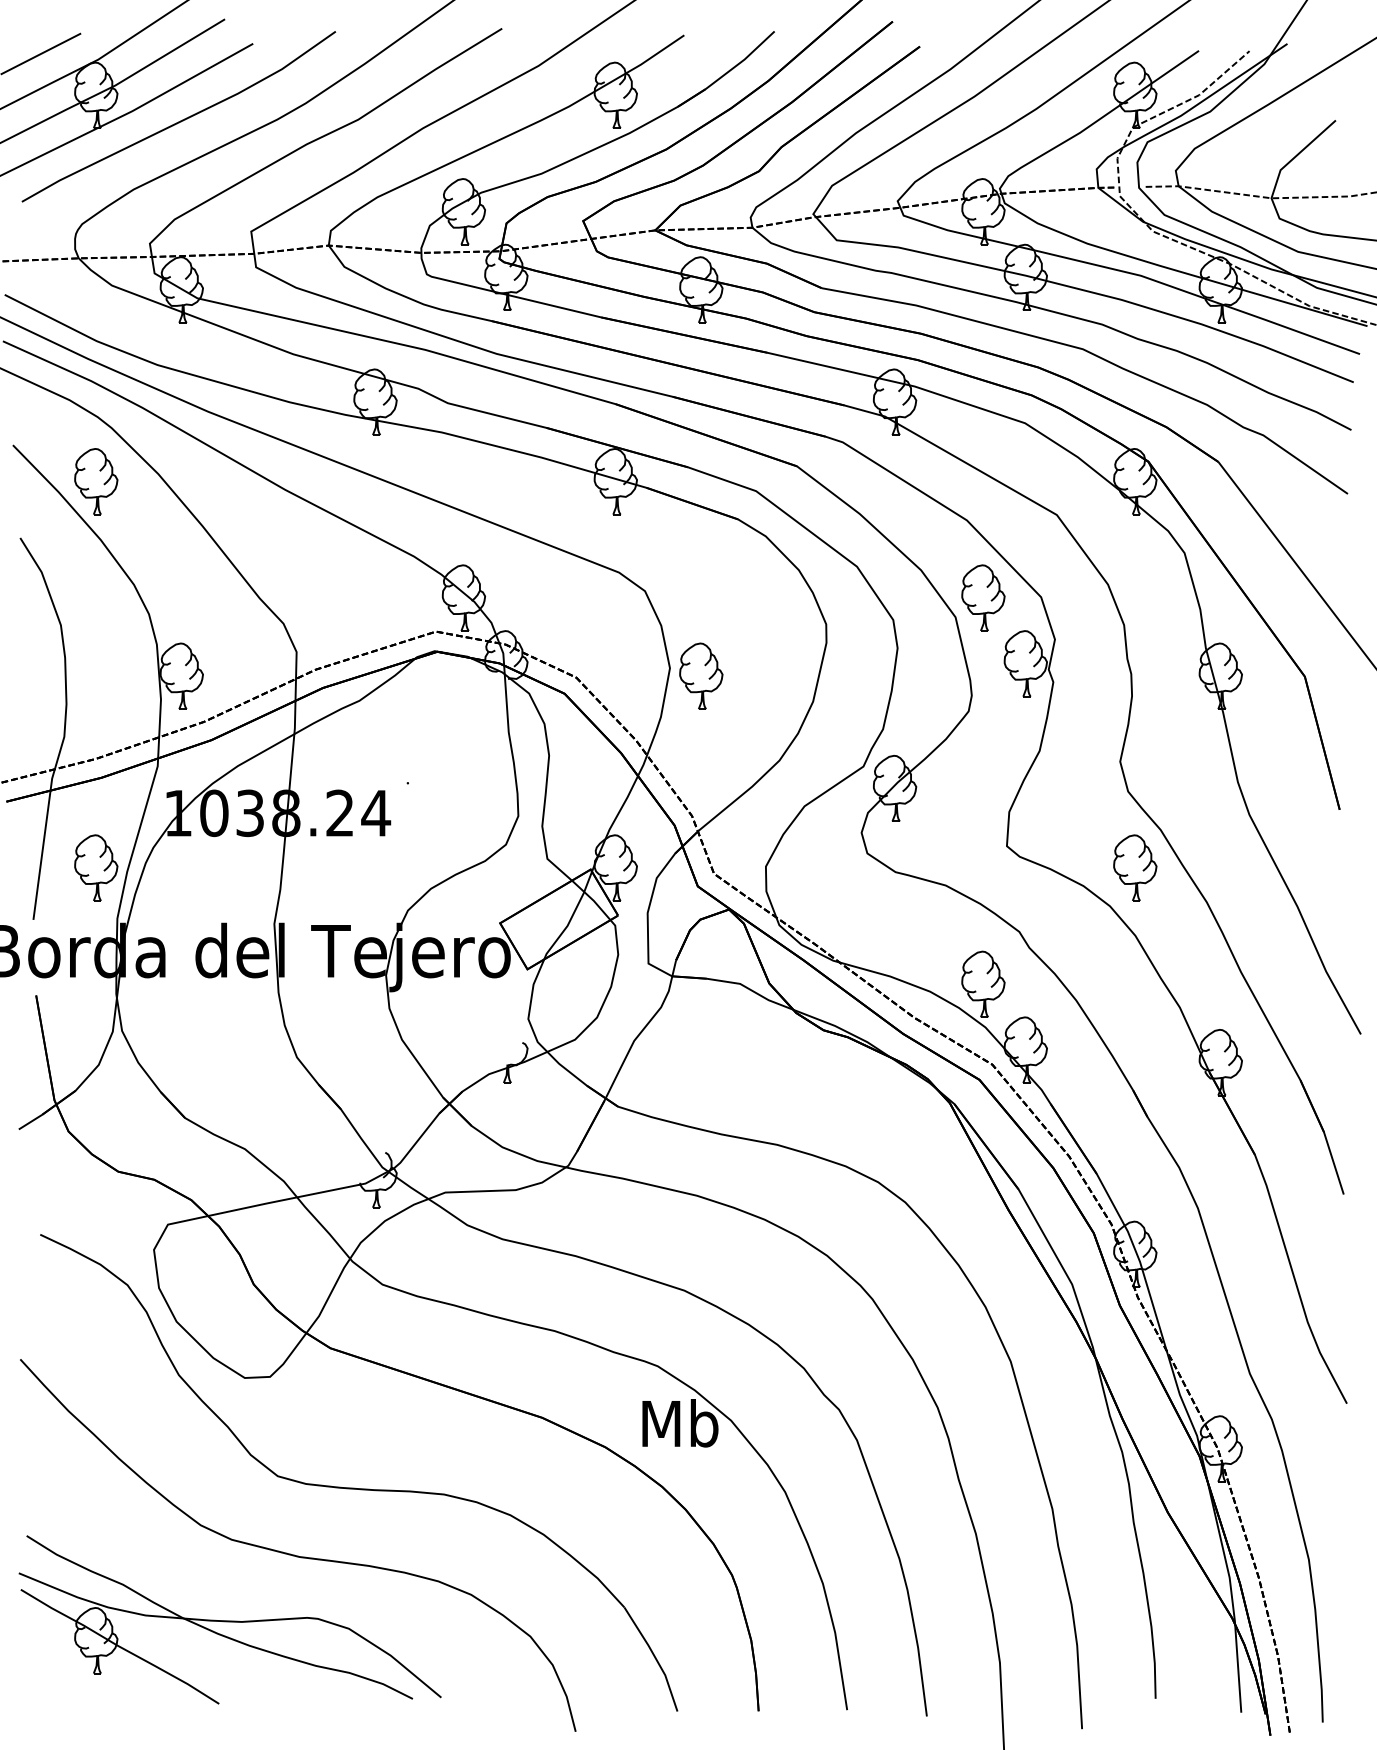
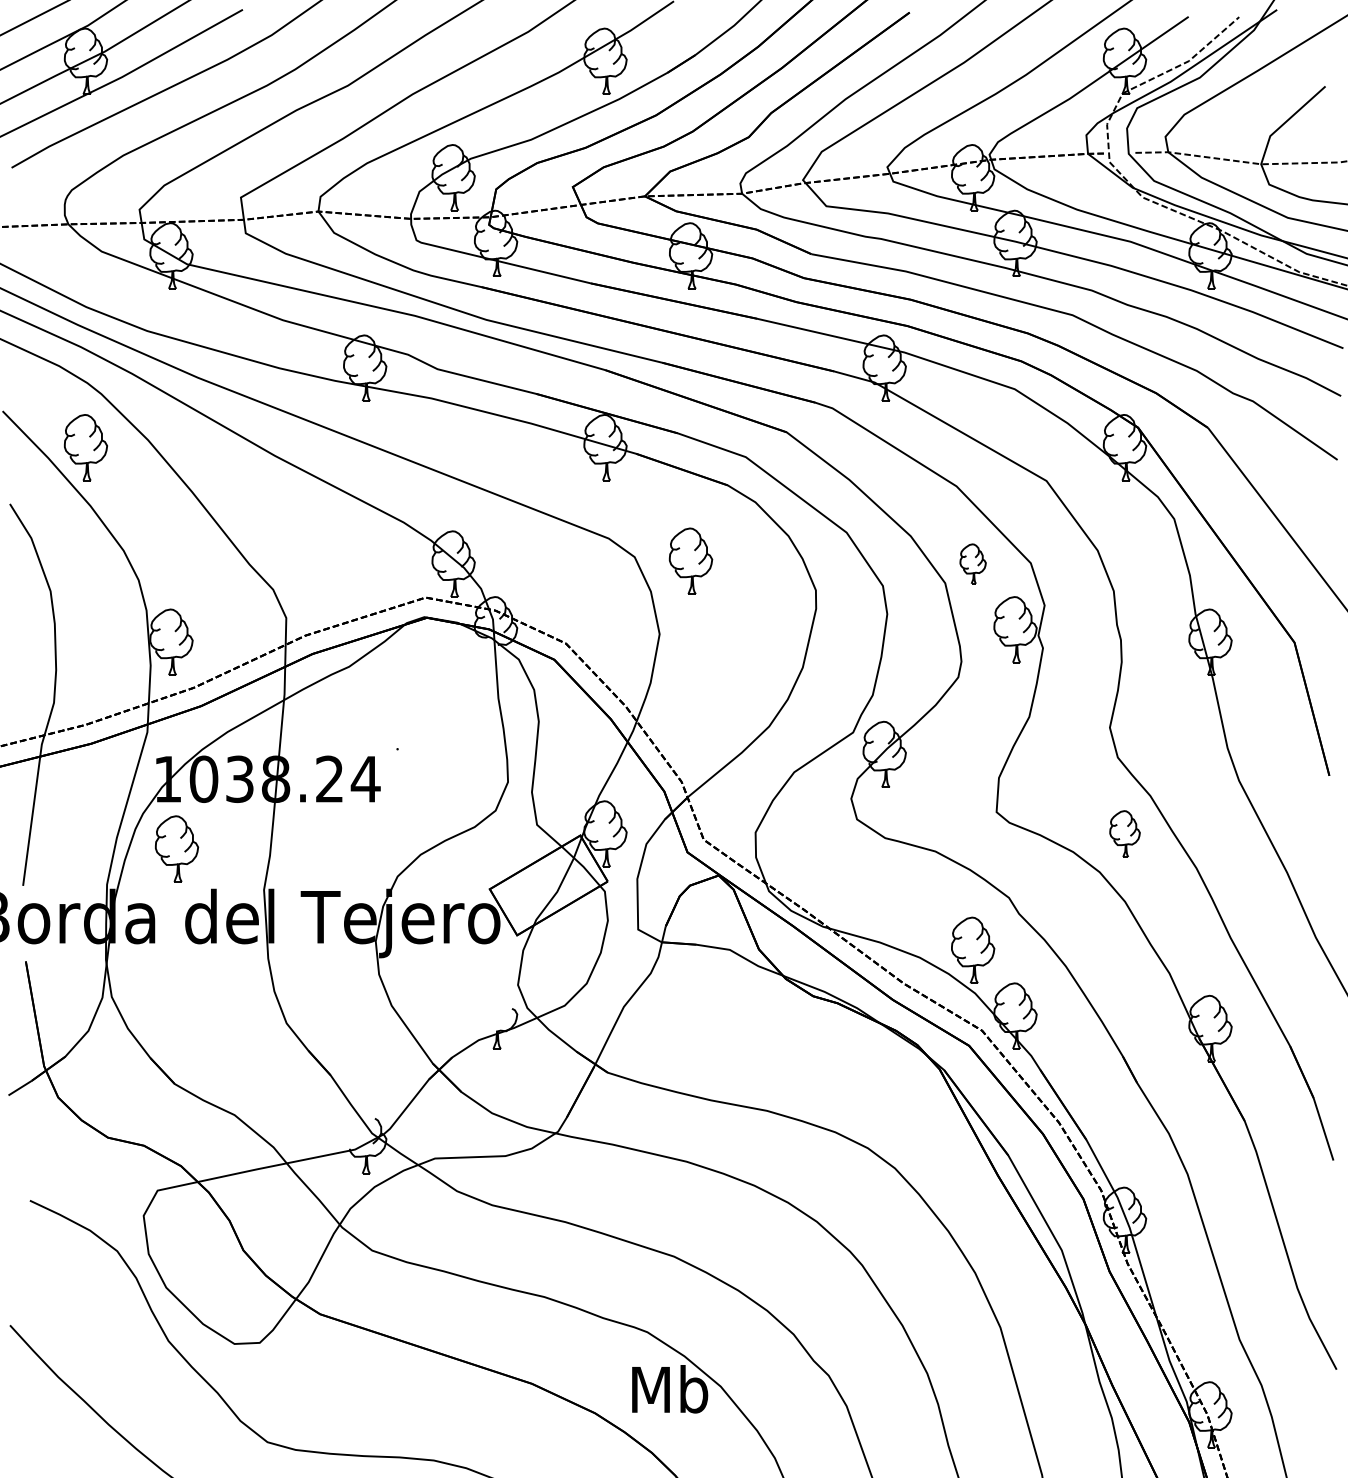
part: (983, 597) -> (973, 563), size x0.6
part: (701, 675) -> (691, 560), moved
part: (96, 867) -> (177, 848), moved
part: (1135, 867) -> (1125, 833), size x0.7

